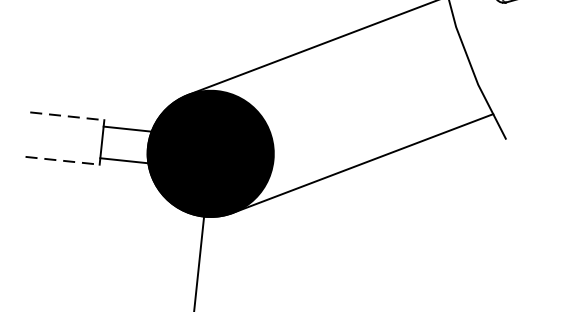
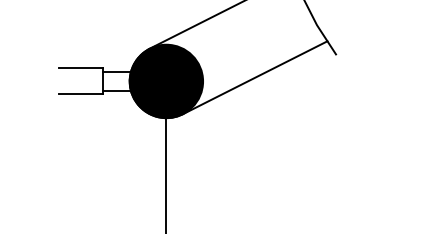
line: (67, 116) -> (81, 68), dashed -> solid
line: (63, 160) -> (81, 94), dashed -> solid

